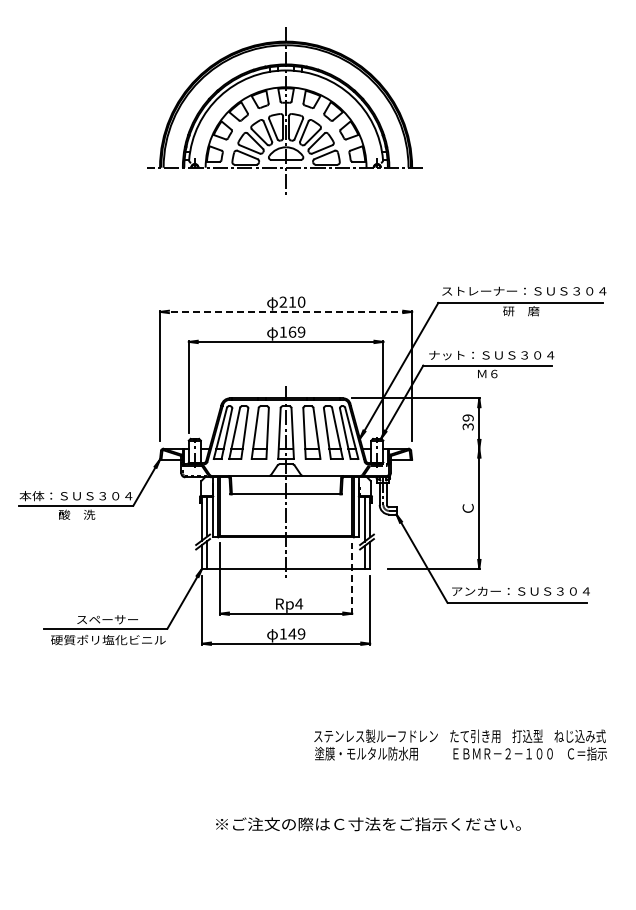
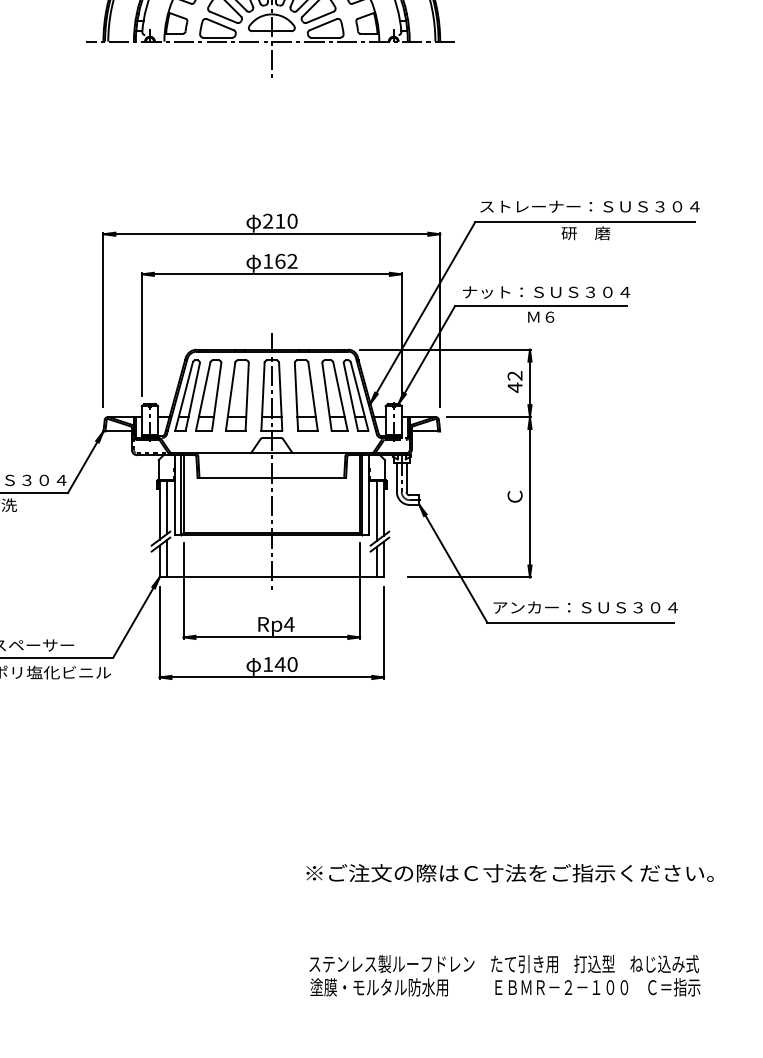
line: (286, 311) -> (272, 233), dashed -> solid
text: (301, 332) -> (292, 261), 169 -> 162
text: (467, 422) -> (514, 381), 39 -> 42
line: (448, 448) -> (488, 416), added
line: (352, 578) -> (360, 590), dashed -> solid
text: (301, 633) -> (292, 663), 149 -> 140
text: (460, 744) -> (504, 975), moved
text: (368, 824) -> (510, 873), moved

